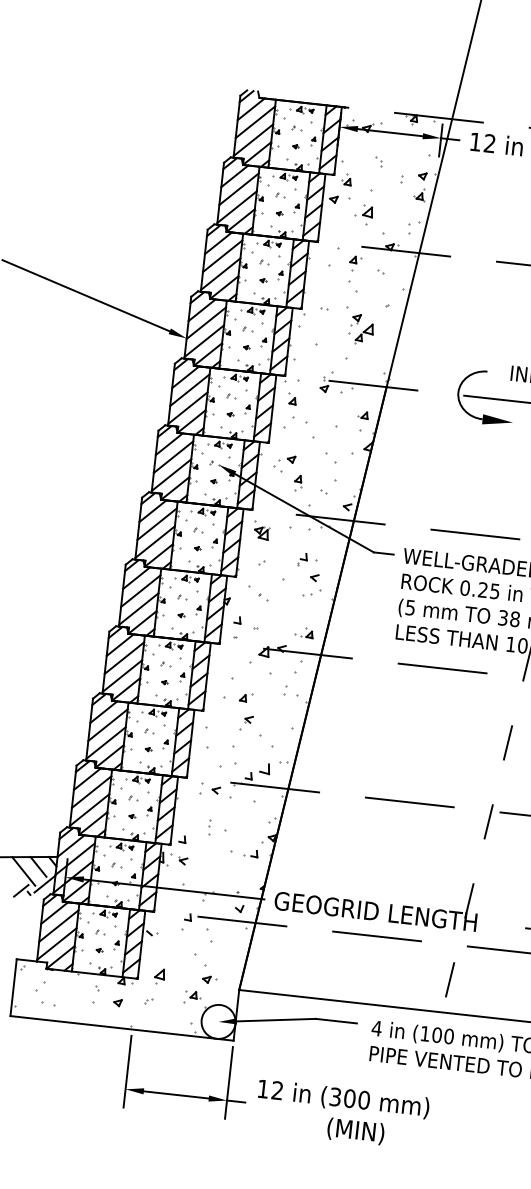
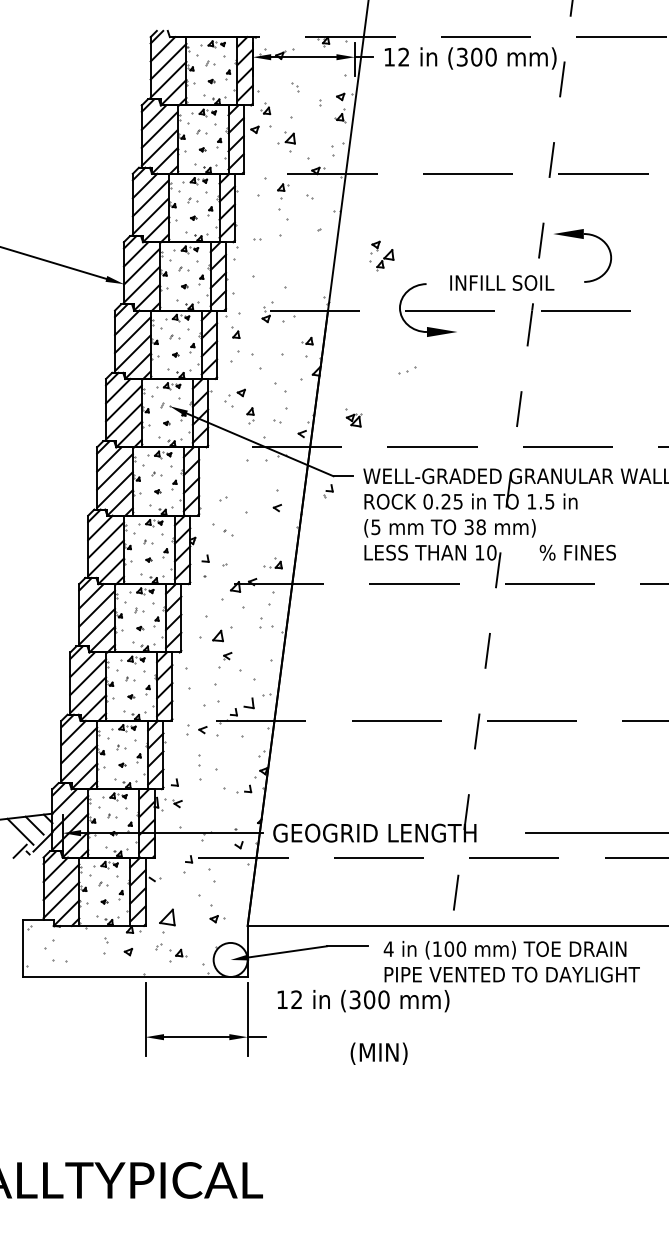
part: (361, 328) -> (381, 255), moved
part: (261, 530) -> (353, 417), moved
part: (302, 559) -> (328, 491), moved
part: (312, 593) -> (407, 370), moved
part: (246, 697) -> (222, 634), size x1.6
part: (209, 827) -> (200, 767), size x1.6
part: (159, 976) -> (166, 921), size x1.6
part: (192, 997) -> (178, 955), moved
text: (343, 1099) -> (363, 1001), moved

